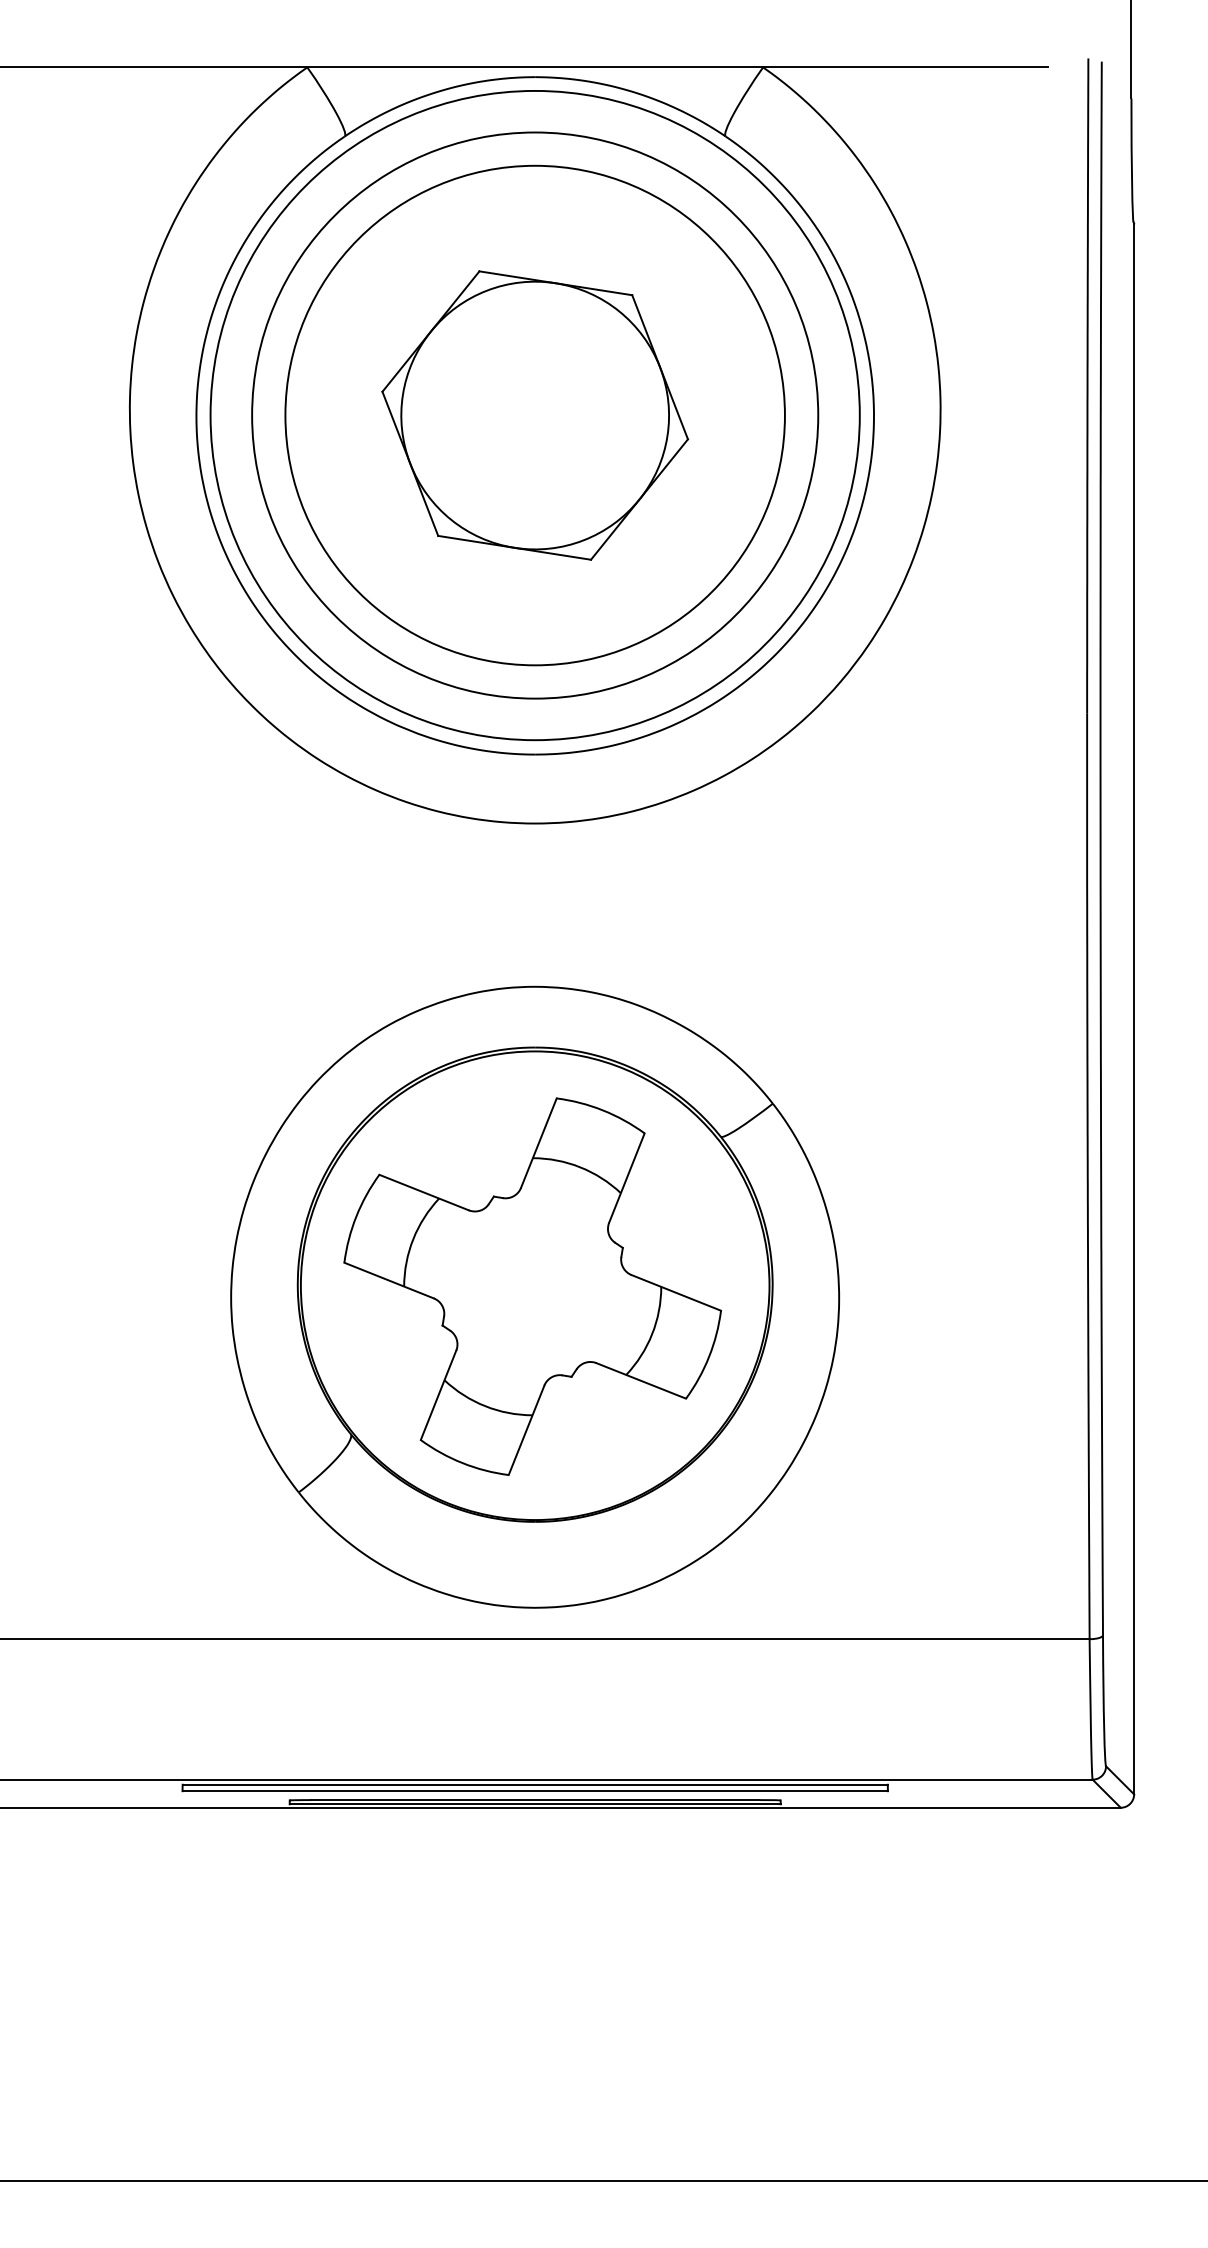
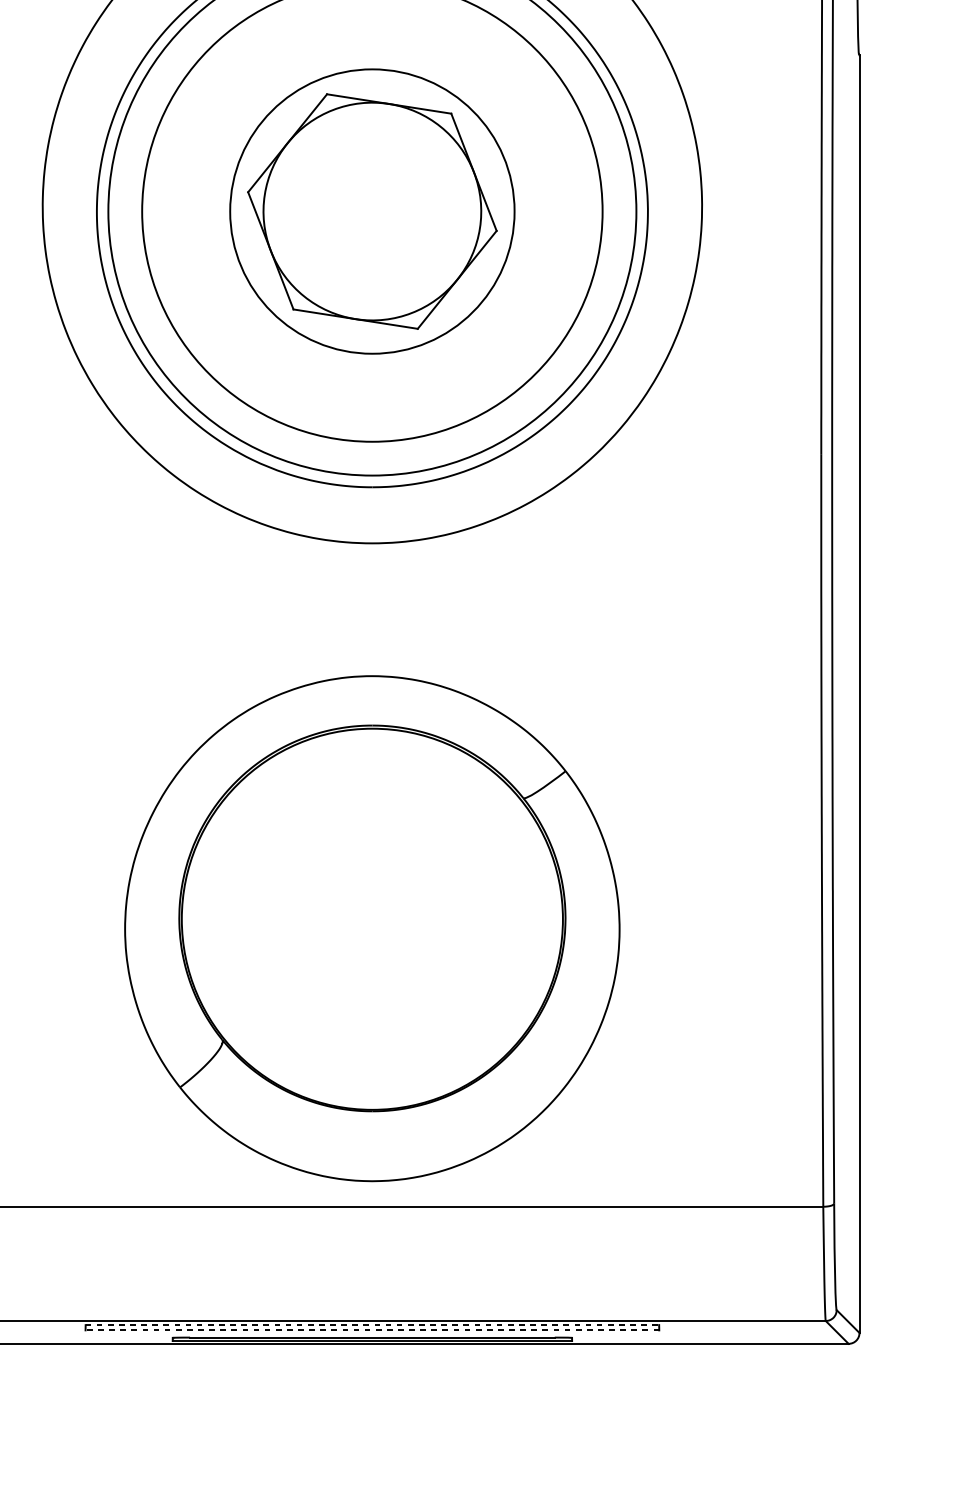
circle: (534, 415) -> (371, 211), size x0.7
part: (532, 1286) -> (370, 919), removed
line: (535, 1784) -> (372, 1324), solid -> dashed
line: (535, 1791) -> (372, 1330), solid -> dashed

